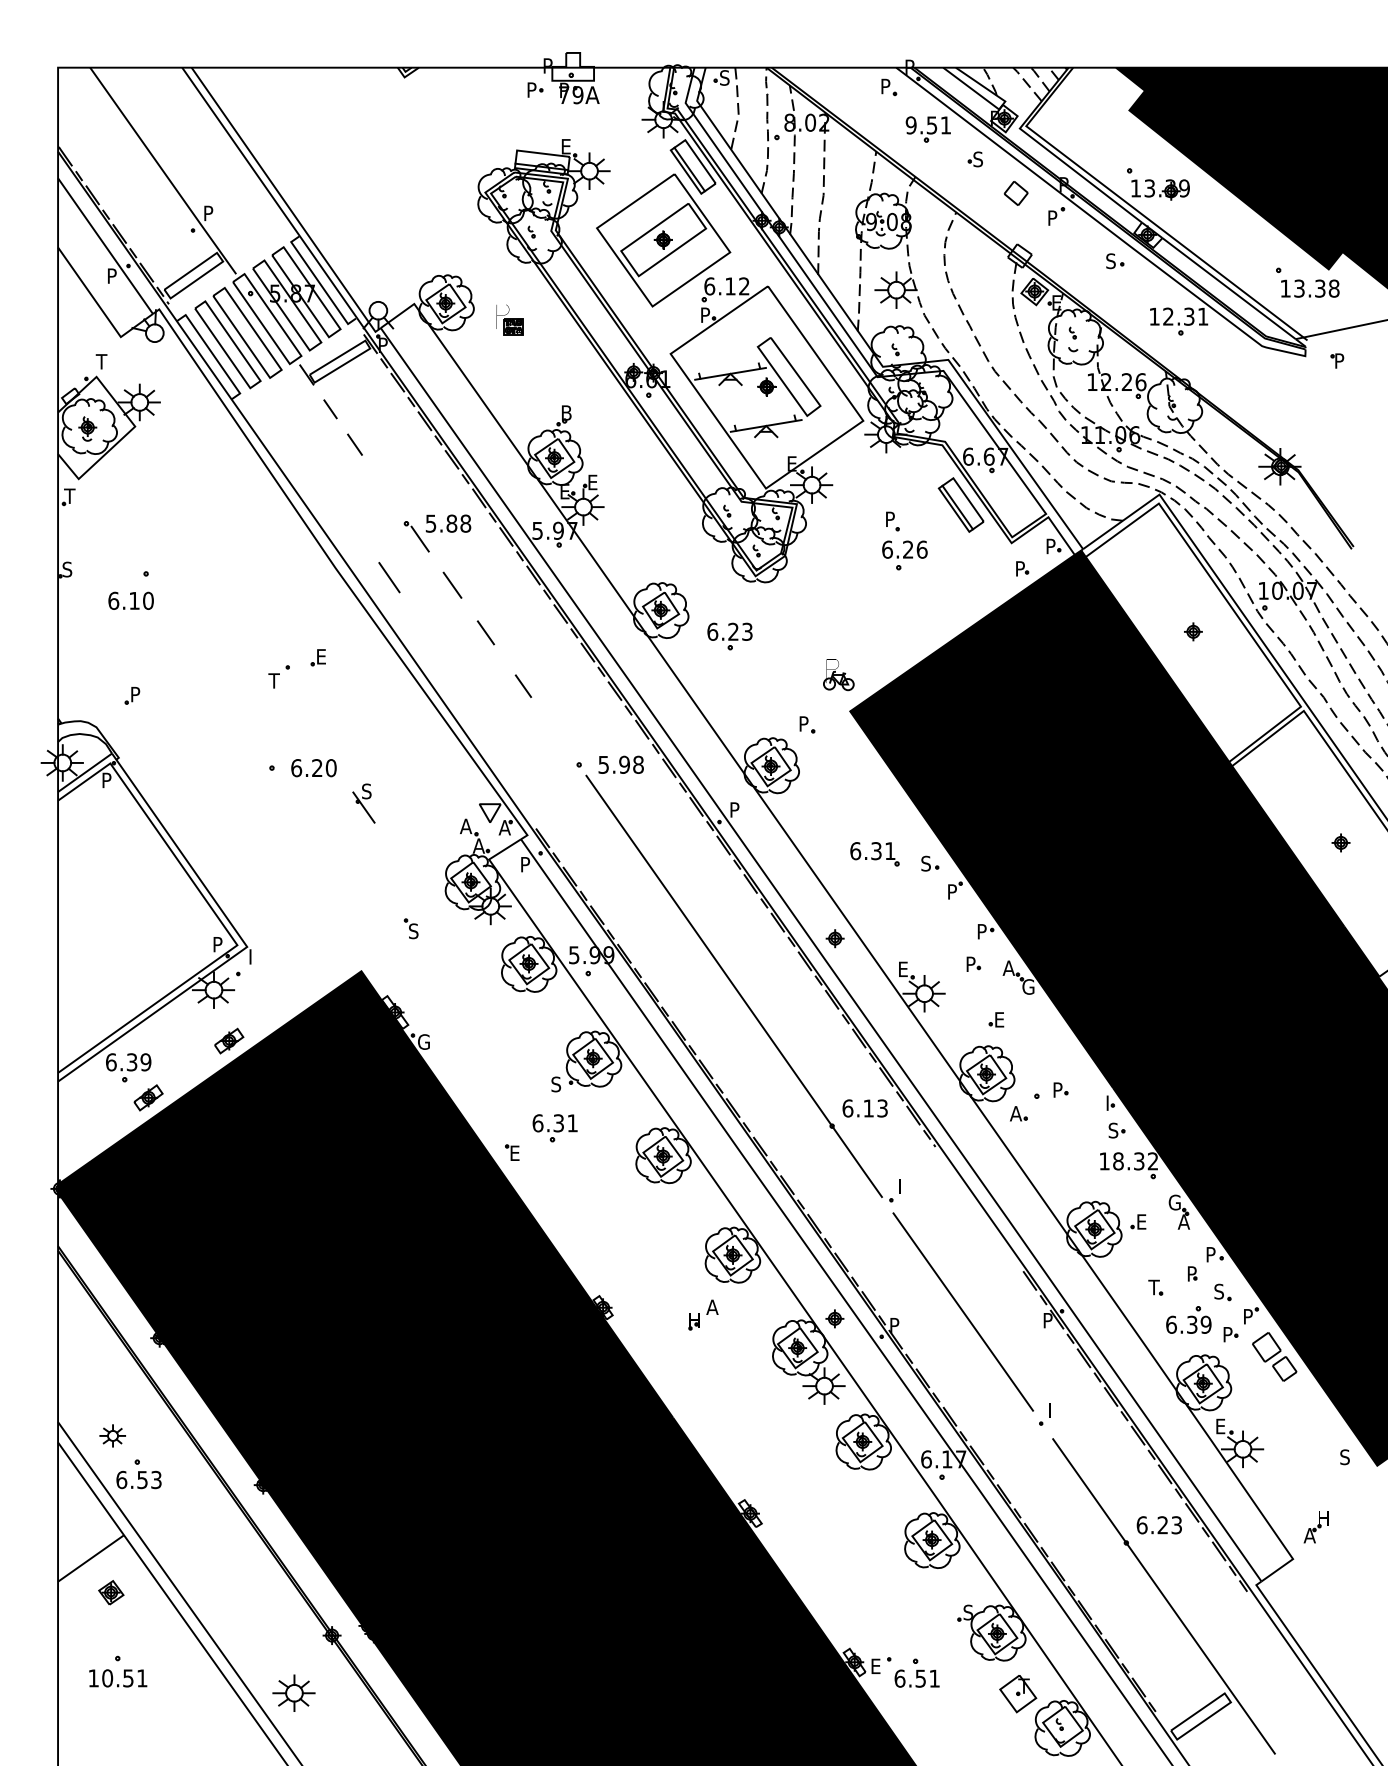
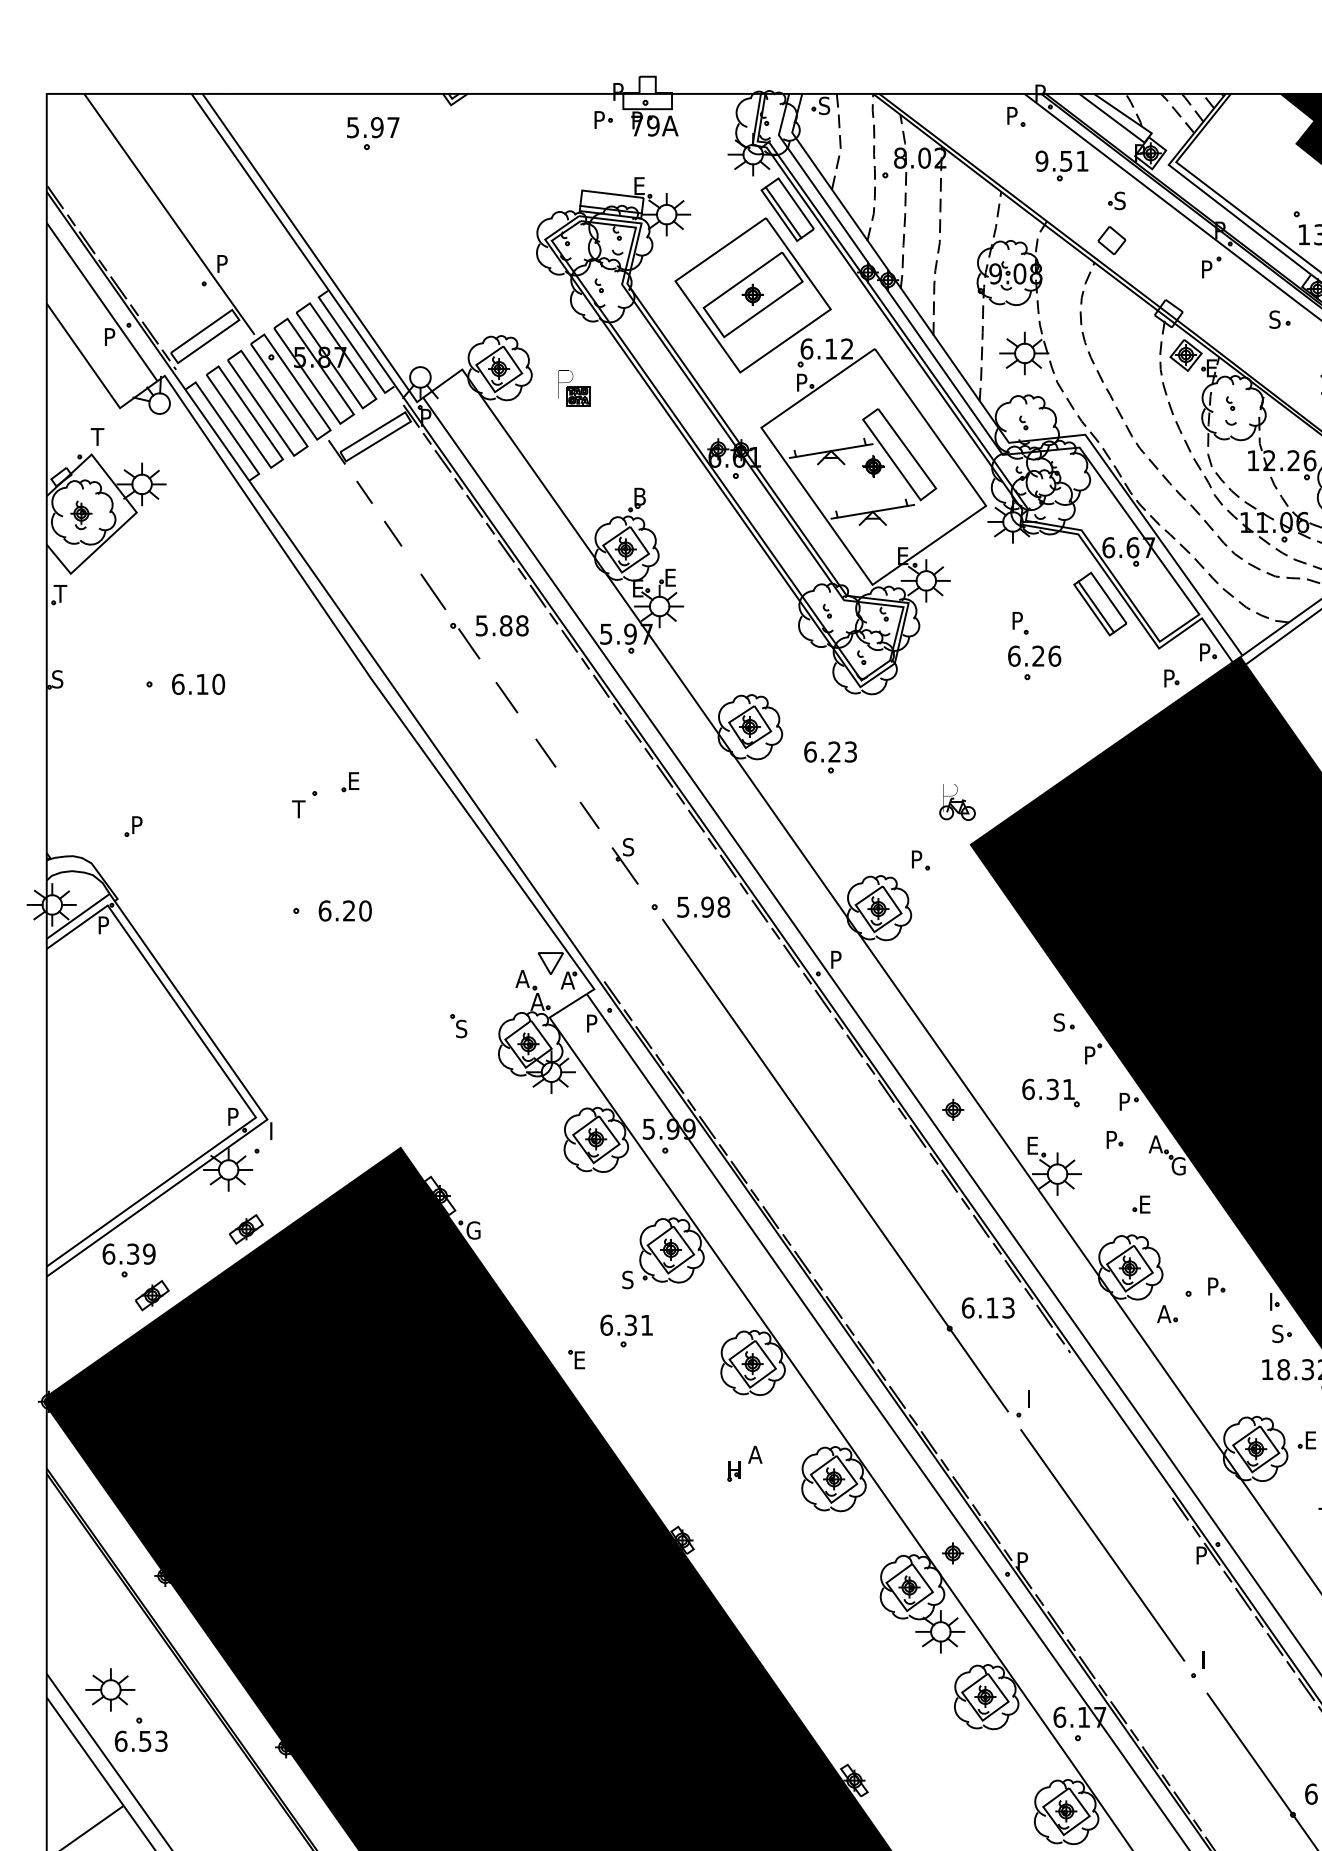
part: (337, 101) -> (372, 133), added
part: (1015, 193) -> (1111, 240), moved
line: (389, 577) -> (433, 591), moved
text: (130, 600) -> (197, 683), moved
part: (363, 803) -> (624, 861), moved
part: (874, 854) -> (1050, 1093), moved
part: (410, 928) -> (457, 1025), moved
part: (703, 1314) -> (744, 1463), moved
part: (112, 1435) -> (110, 1689), size x1.67

